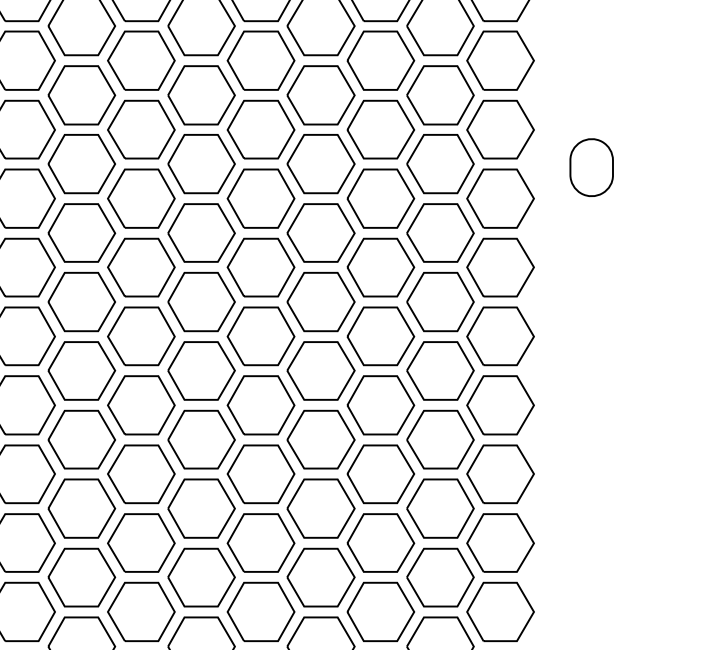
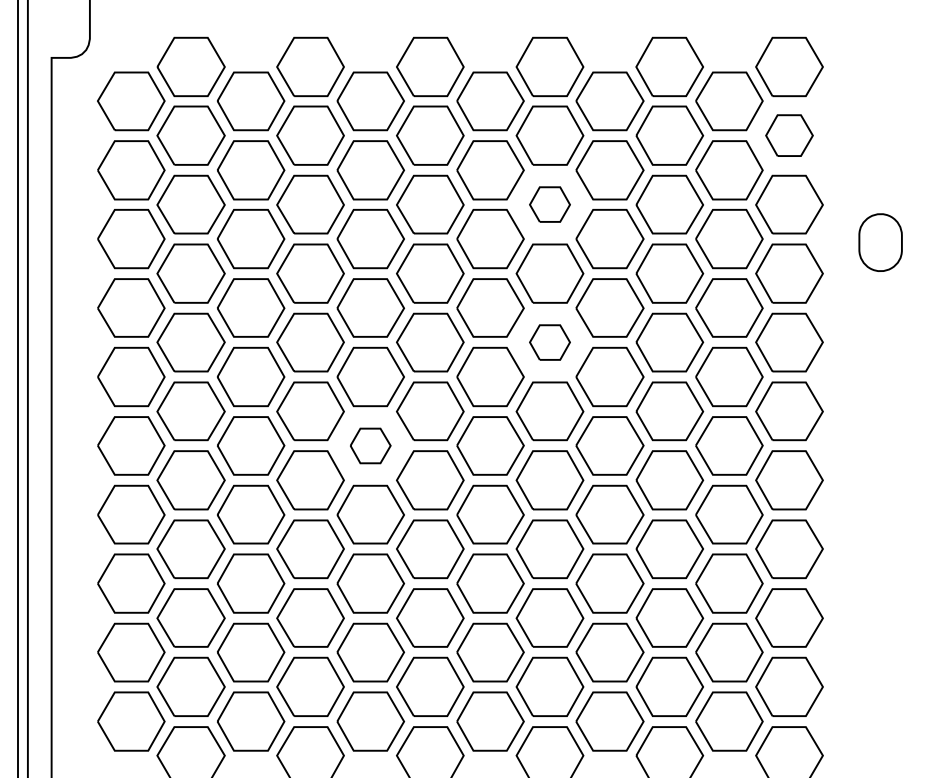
part: (500, 60) -> (789, 135), size x0.7
part: (260, 129) -> (549, 204), size x0.6
part: (260, 267) -> (549, 342), size x0.6
part: (81, 370) -> (370, 445), size x0.6

